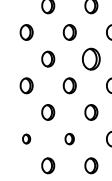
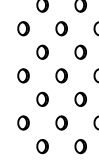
part: (91, 58) -> (80, 51), size x0.71
part: (26, 138) -> (23, 122), size x1.67
part: (69, 138) -> (61, 122), size x1.43

